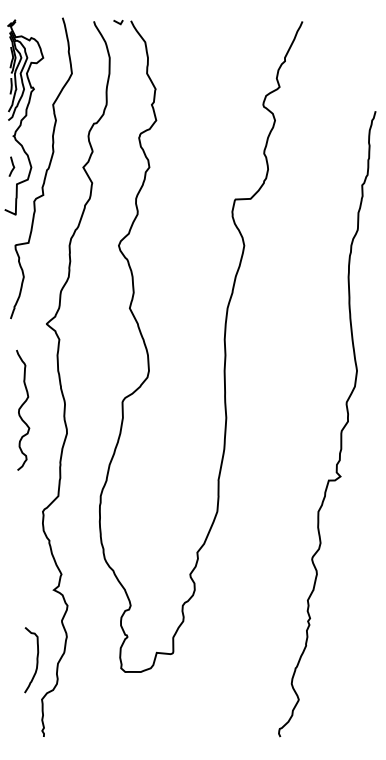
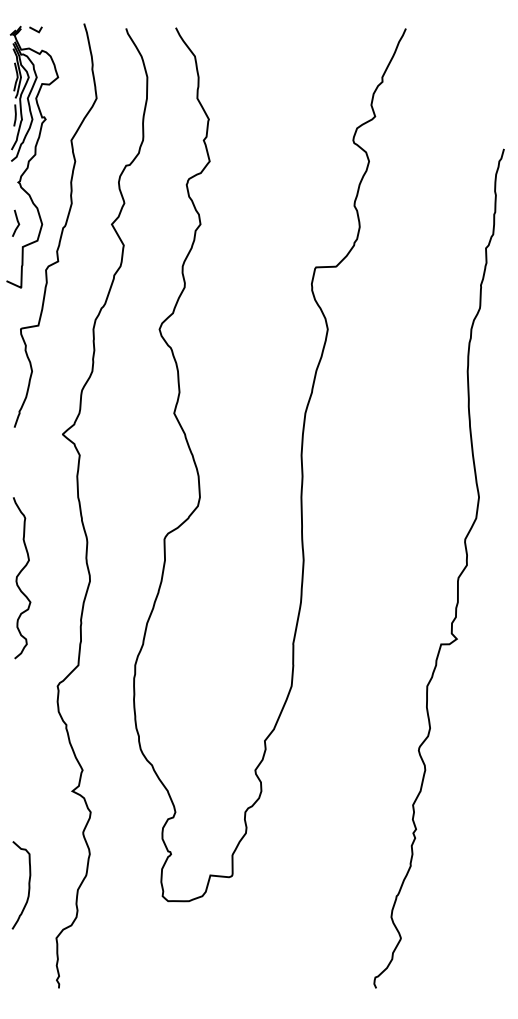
line: (118, 22) -> (35, 29), moved
curve: (21, 408) -> (19, 575), moved
curve: (36, 660) -> (28, 885), moved

